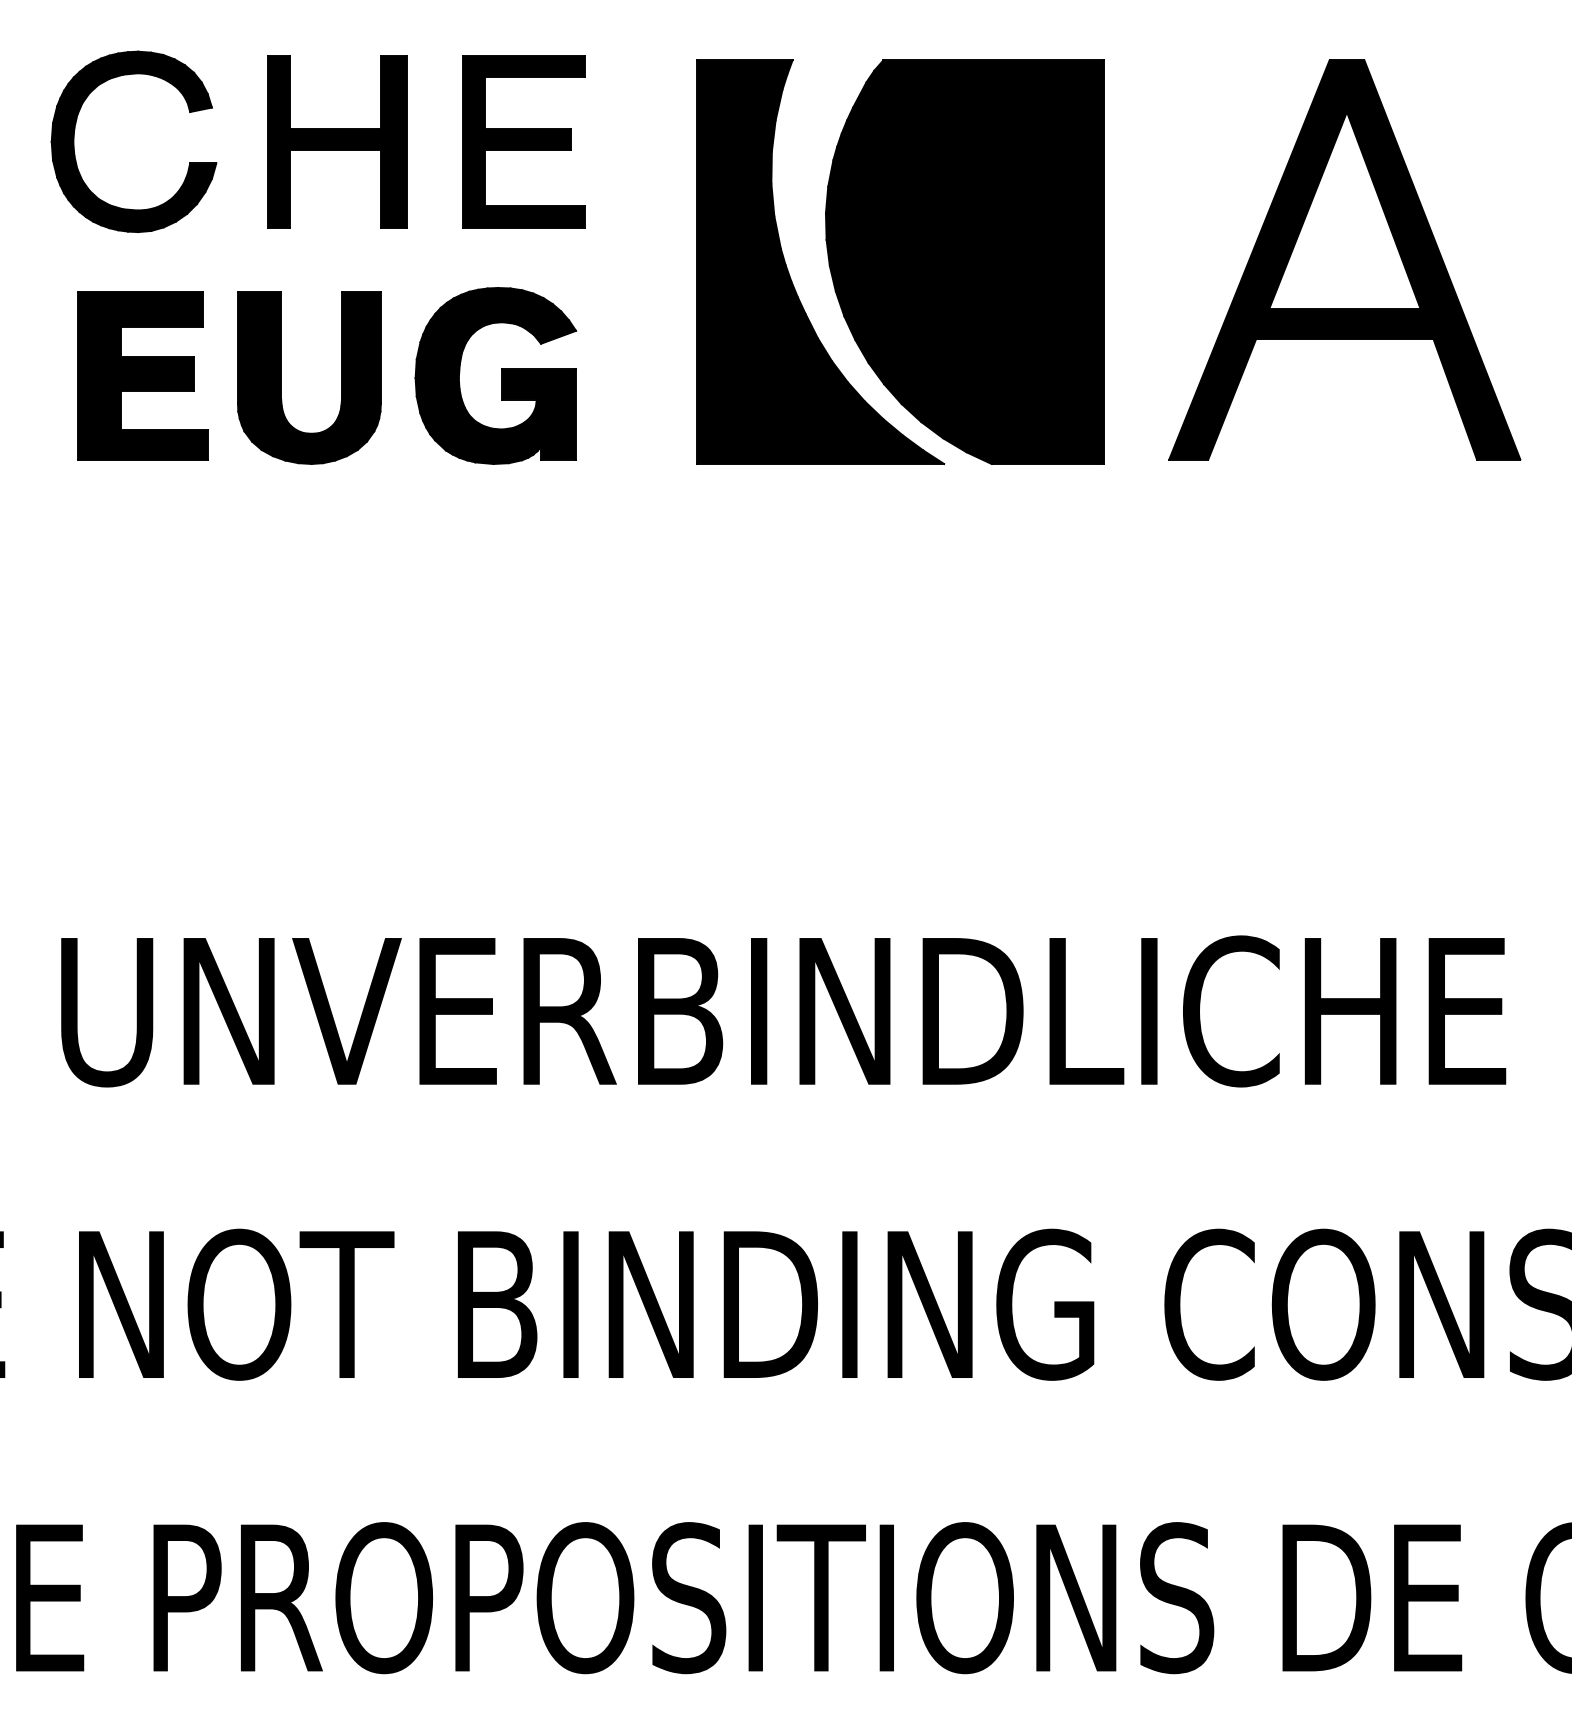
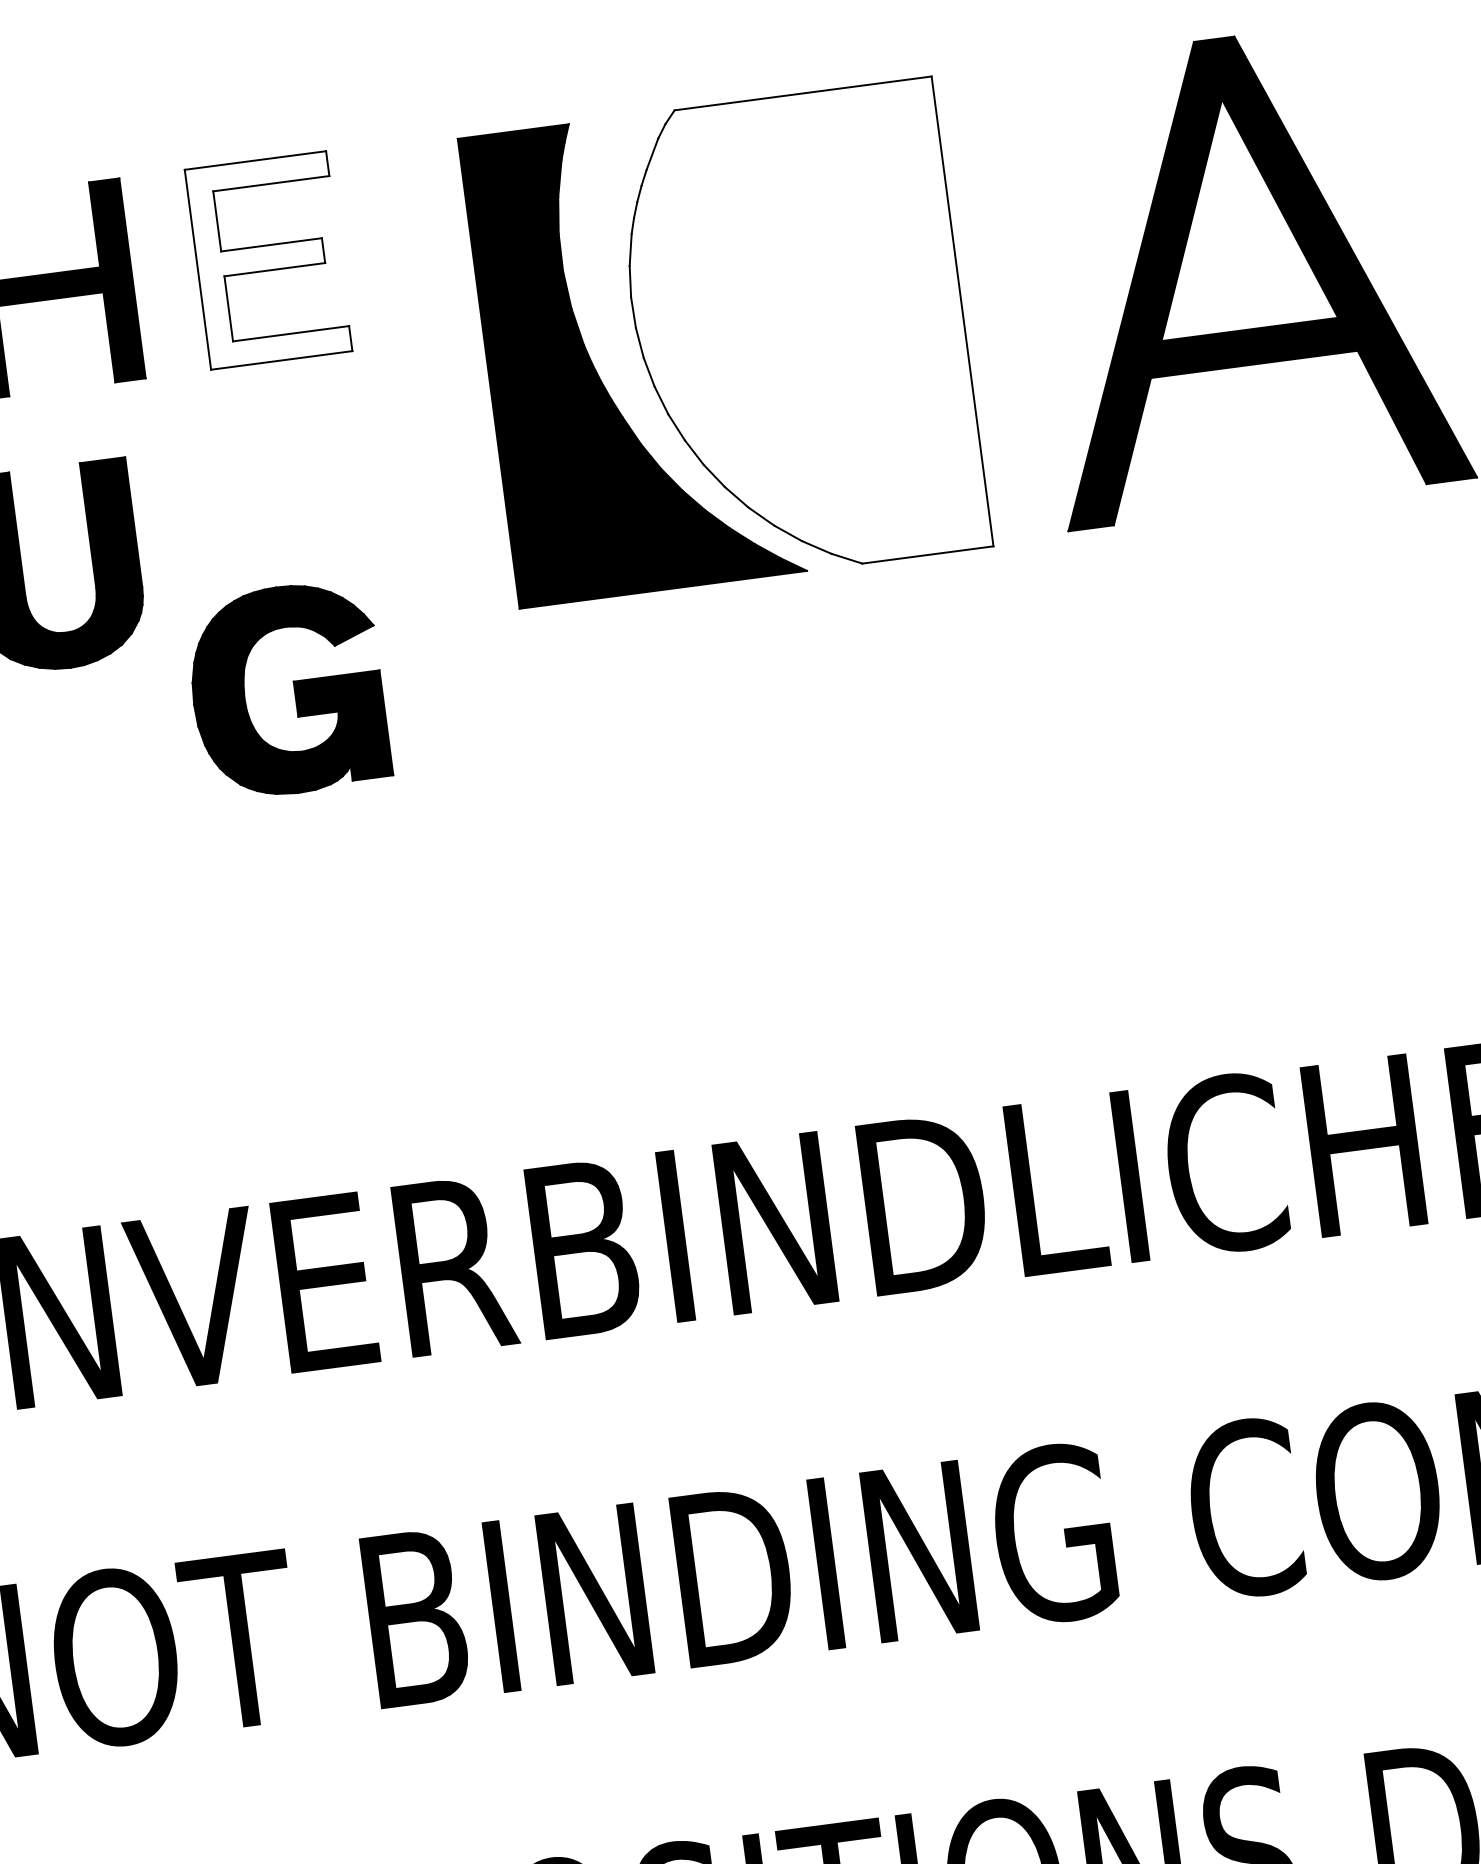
fill: (523, 141) -> (268, 259), removed
fill: (964, 261) -> (799, 332), removed
part: (495, 375) -> (286, 689), moved

